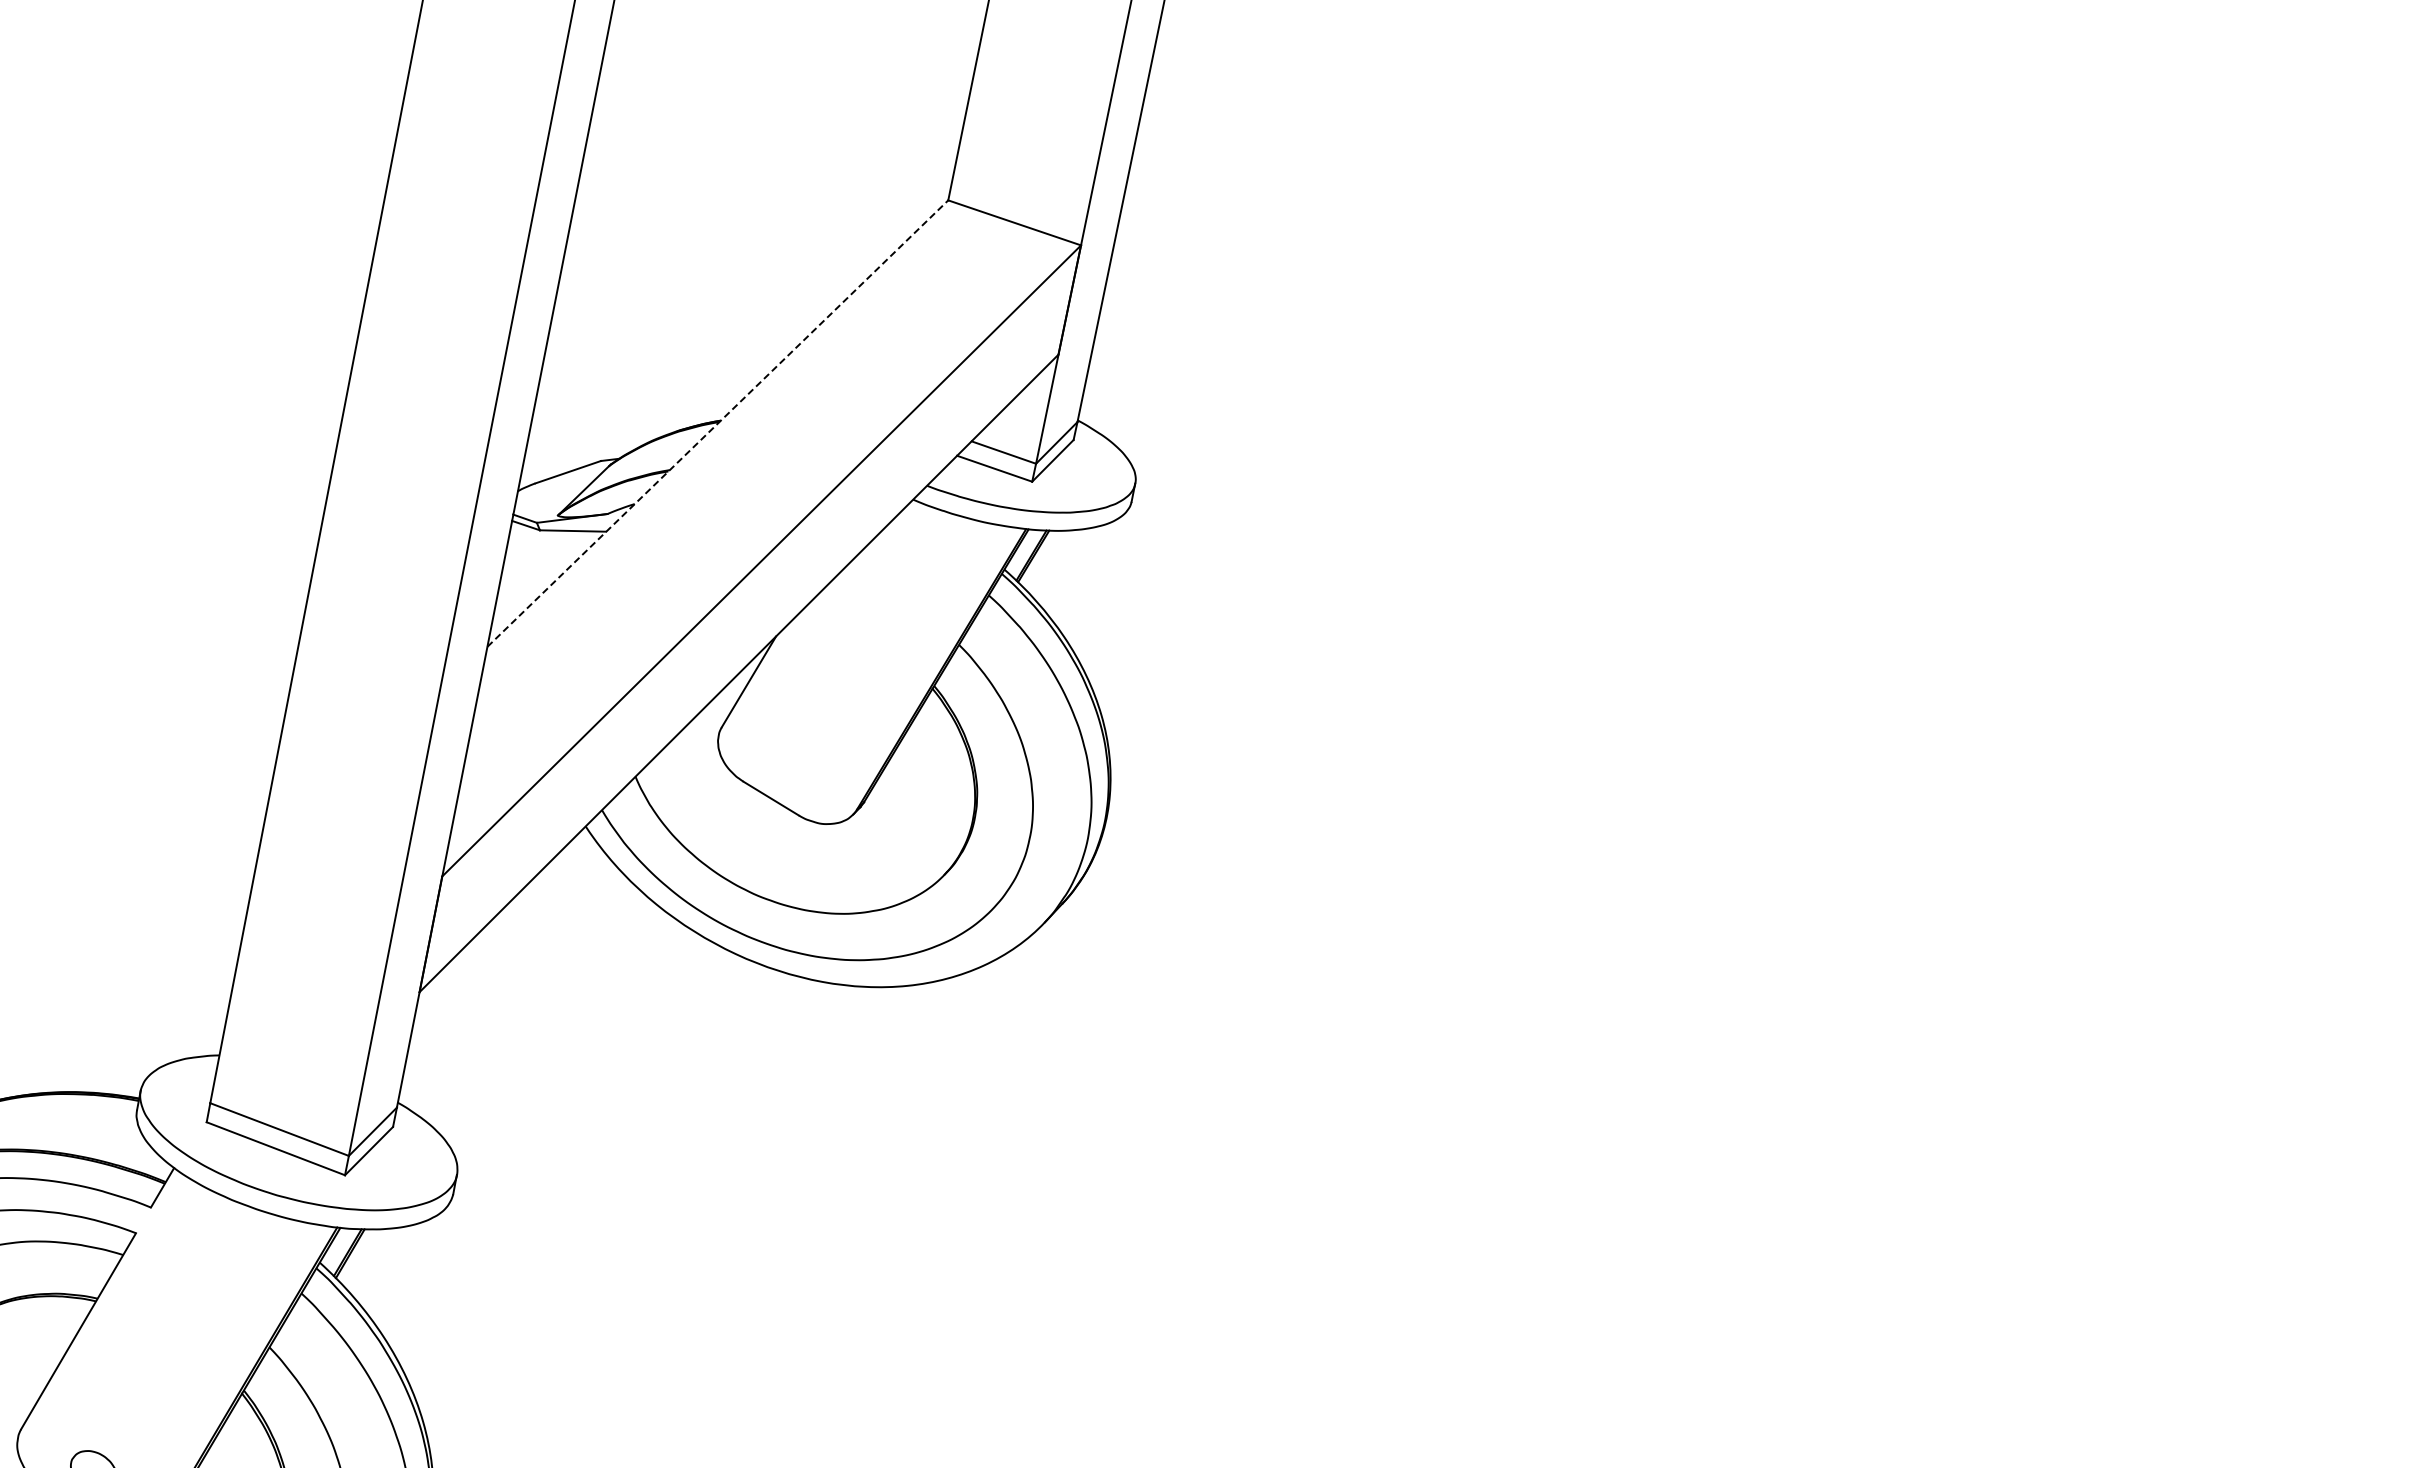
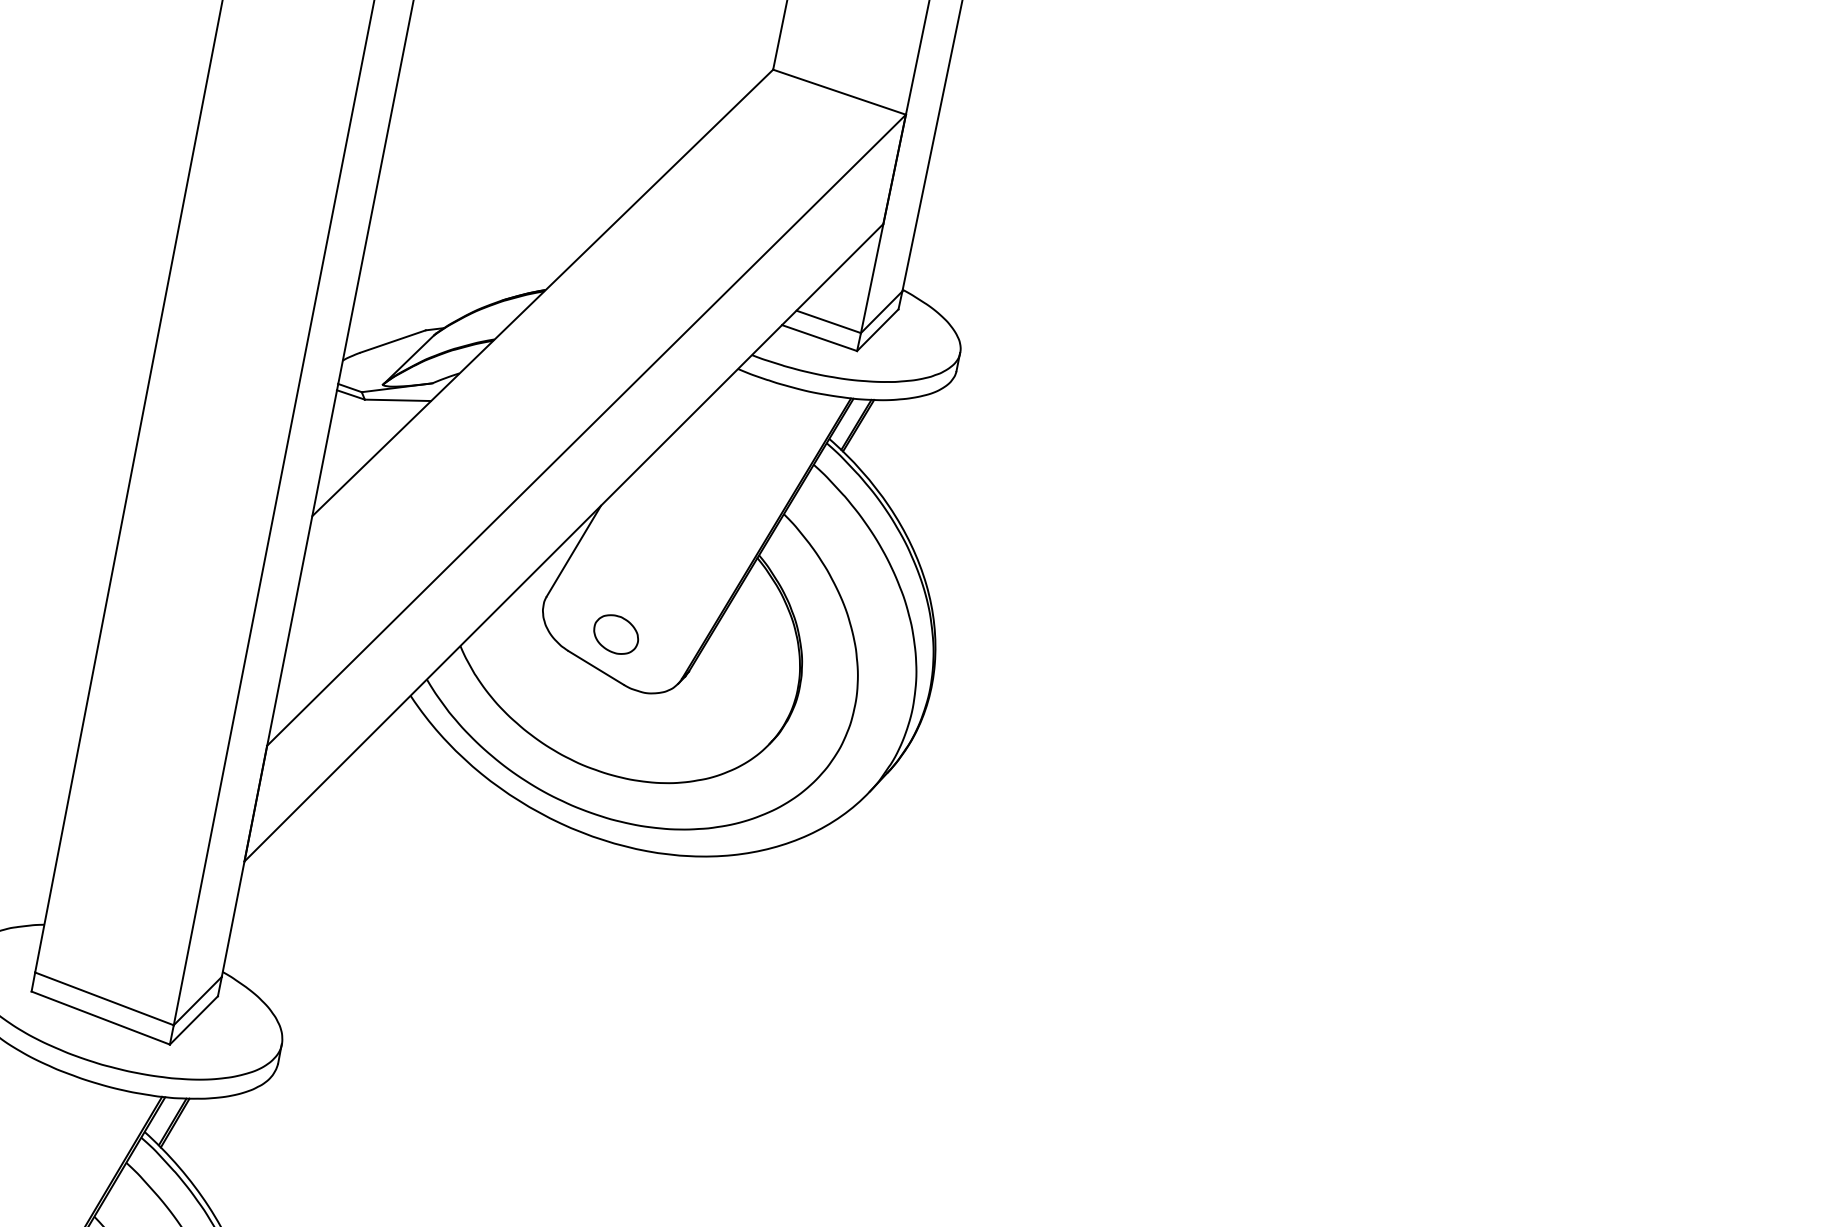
line: (717, 423) -> (542, 292), dashed -> solid
part: (791, 765) -> (616, 634), added

